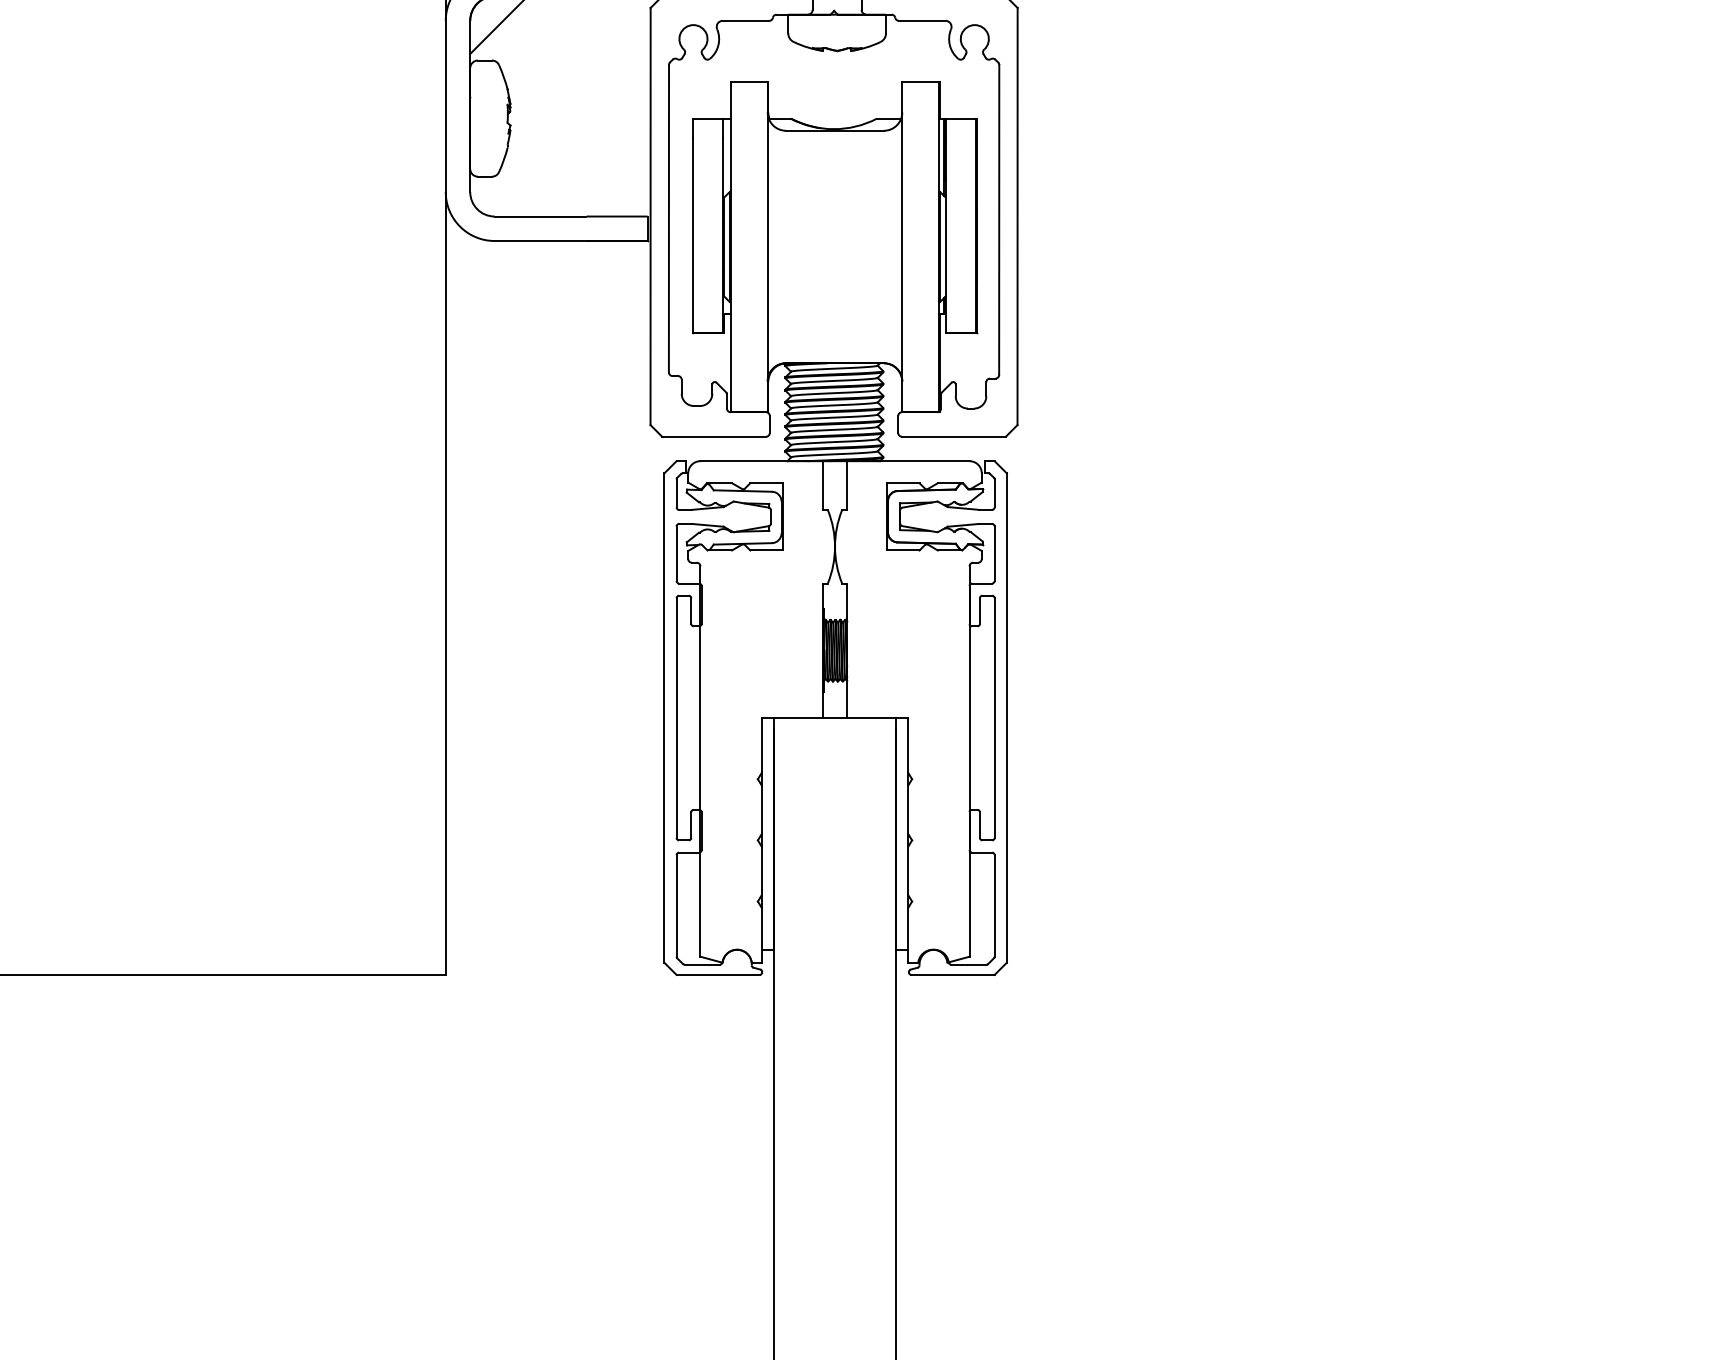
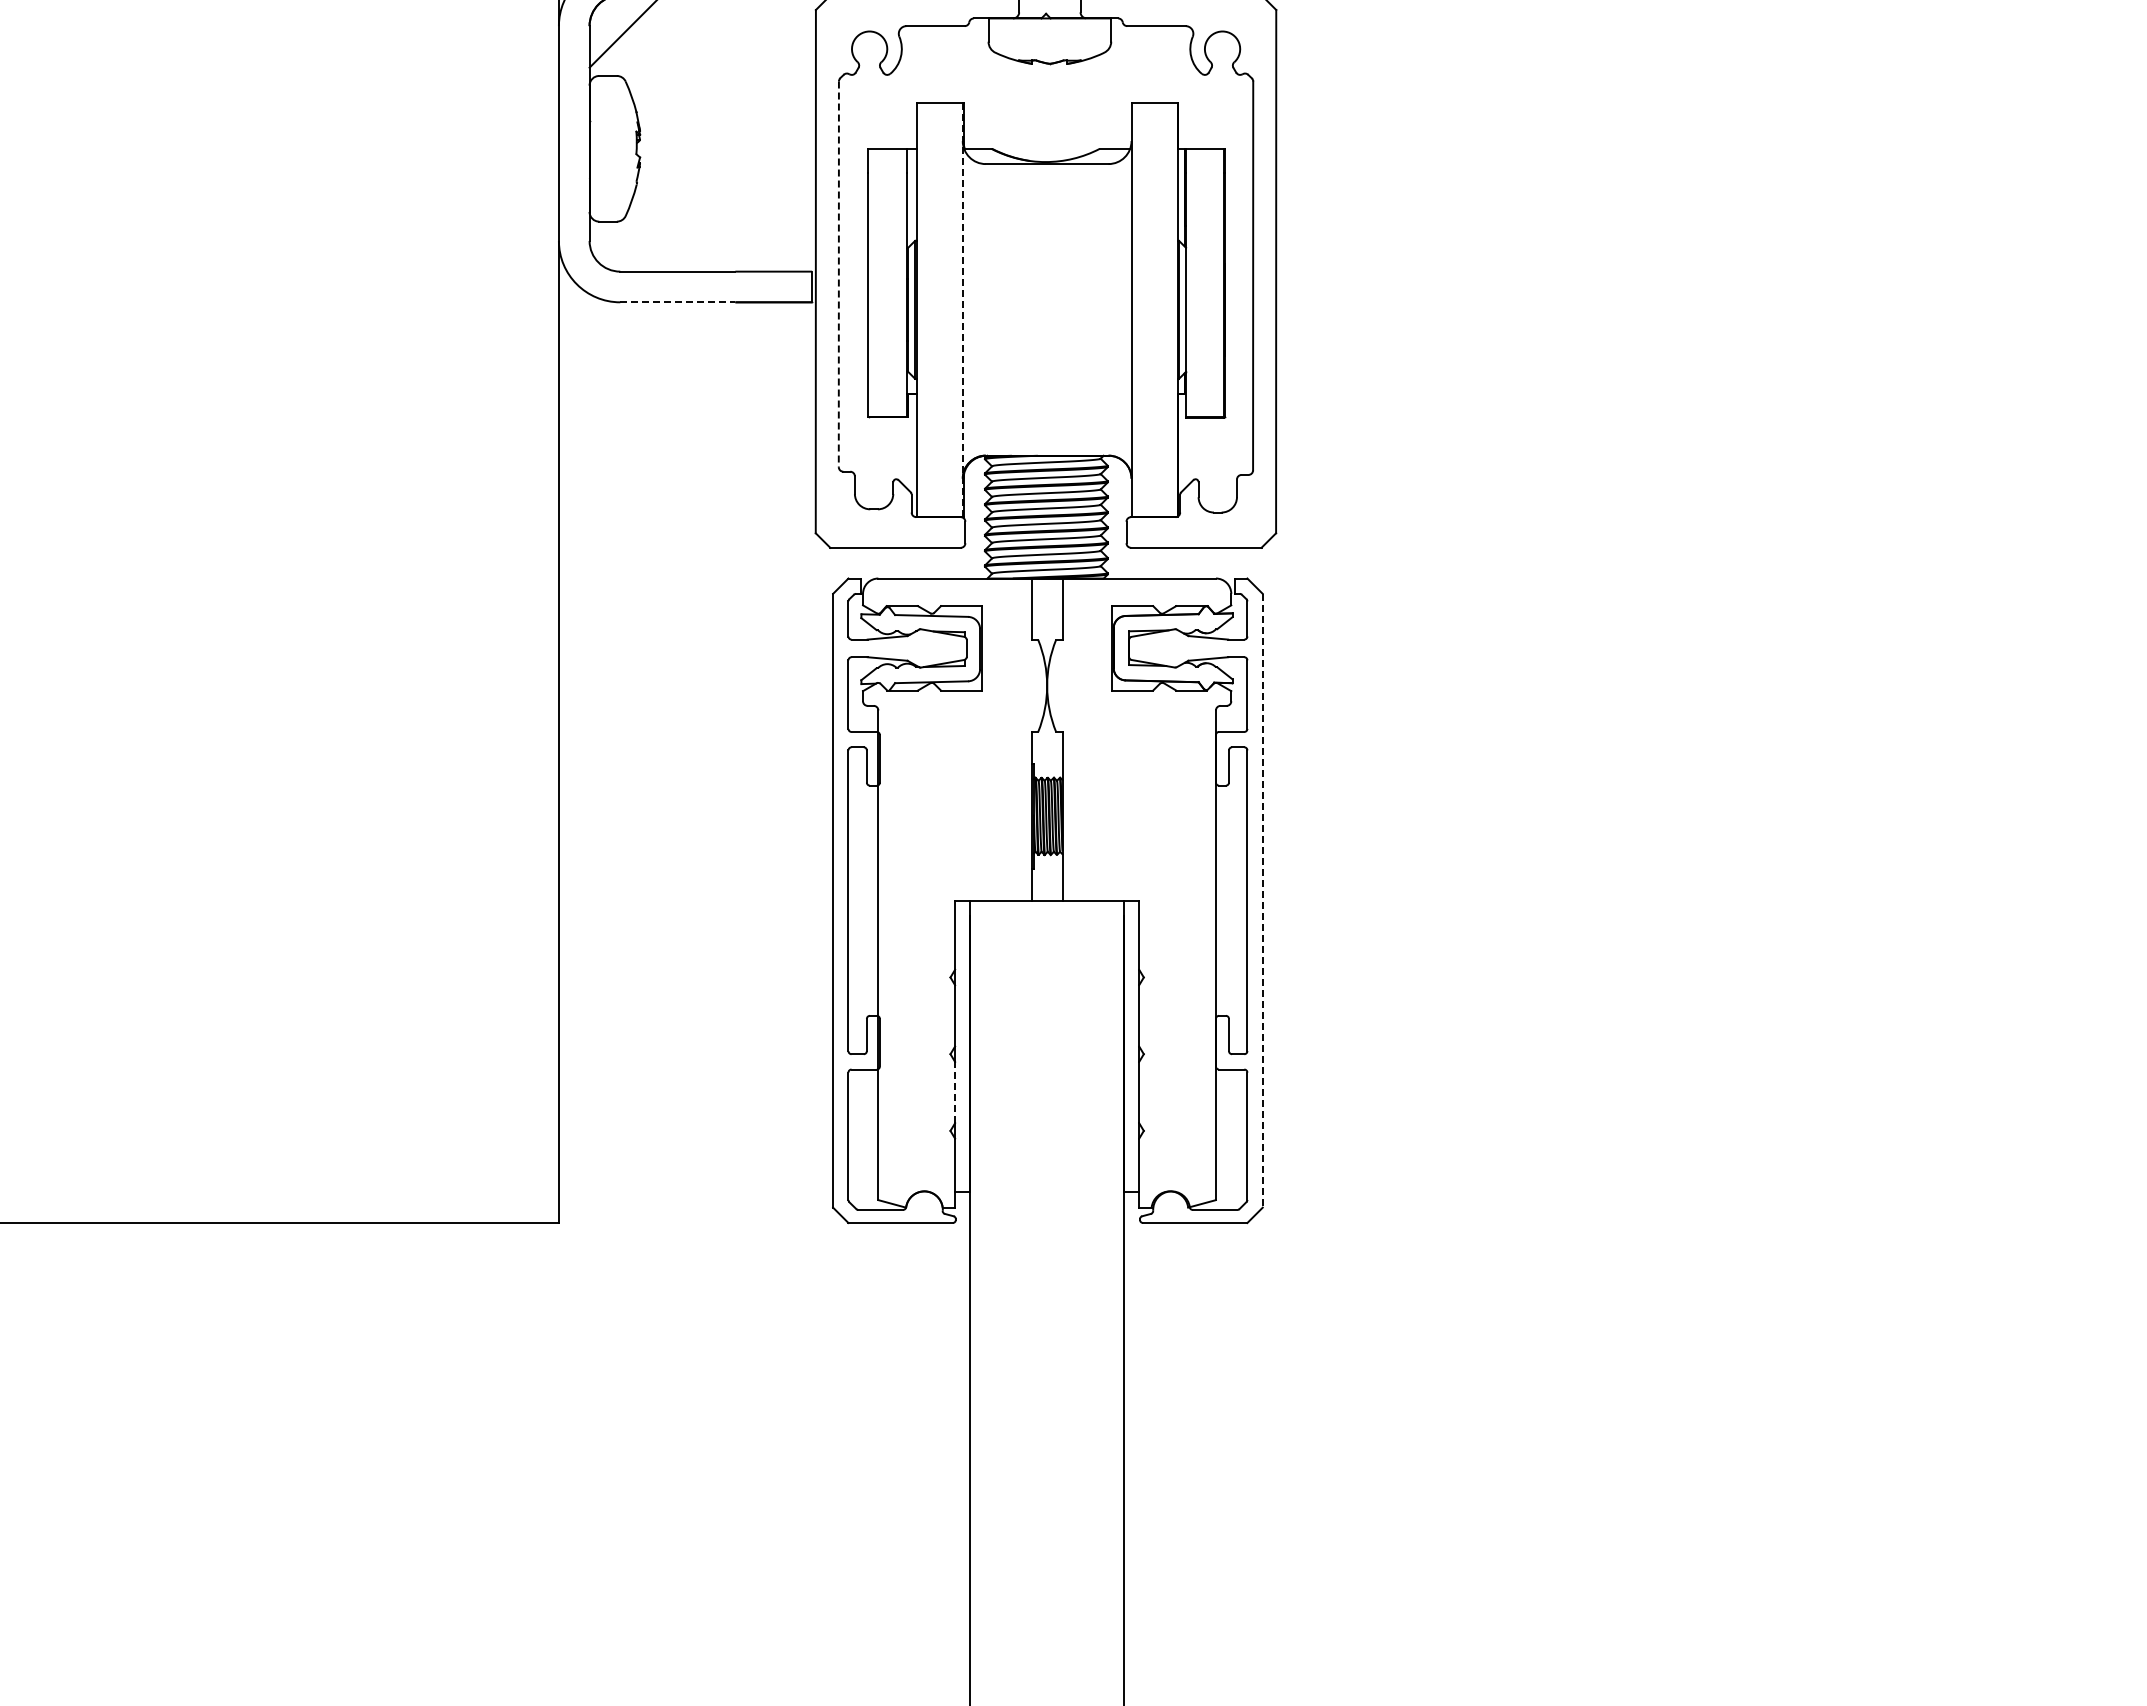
line: (668, 218) -> (838, 274), solid -> dashed
line: (540, 241) -> (677, 302), solid -> dashed
line: (767, 247) -> (962, 310), solid -> dashed
line: (1006, 717) -> (1262, 900), solid -> dashed
line: (761, 870) -> (955, 1092), solid -> dashed

